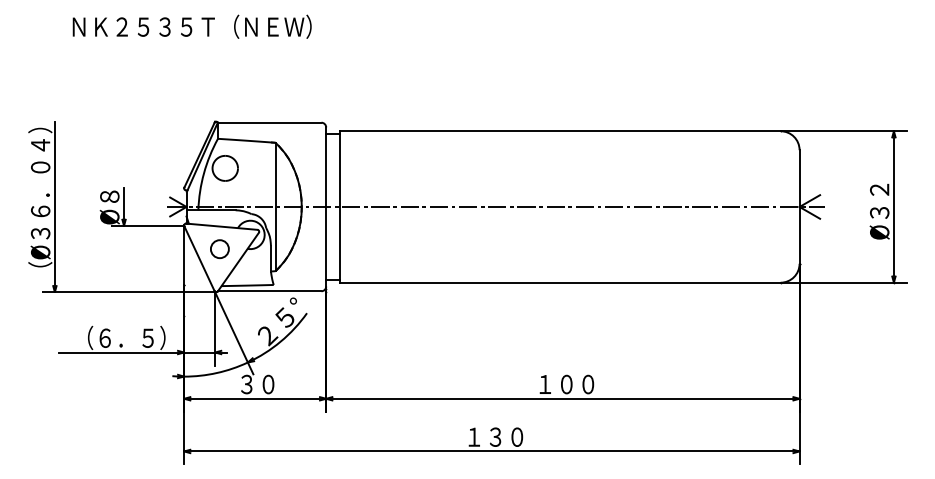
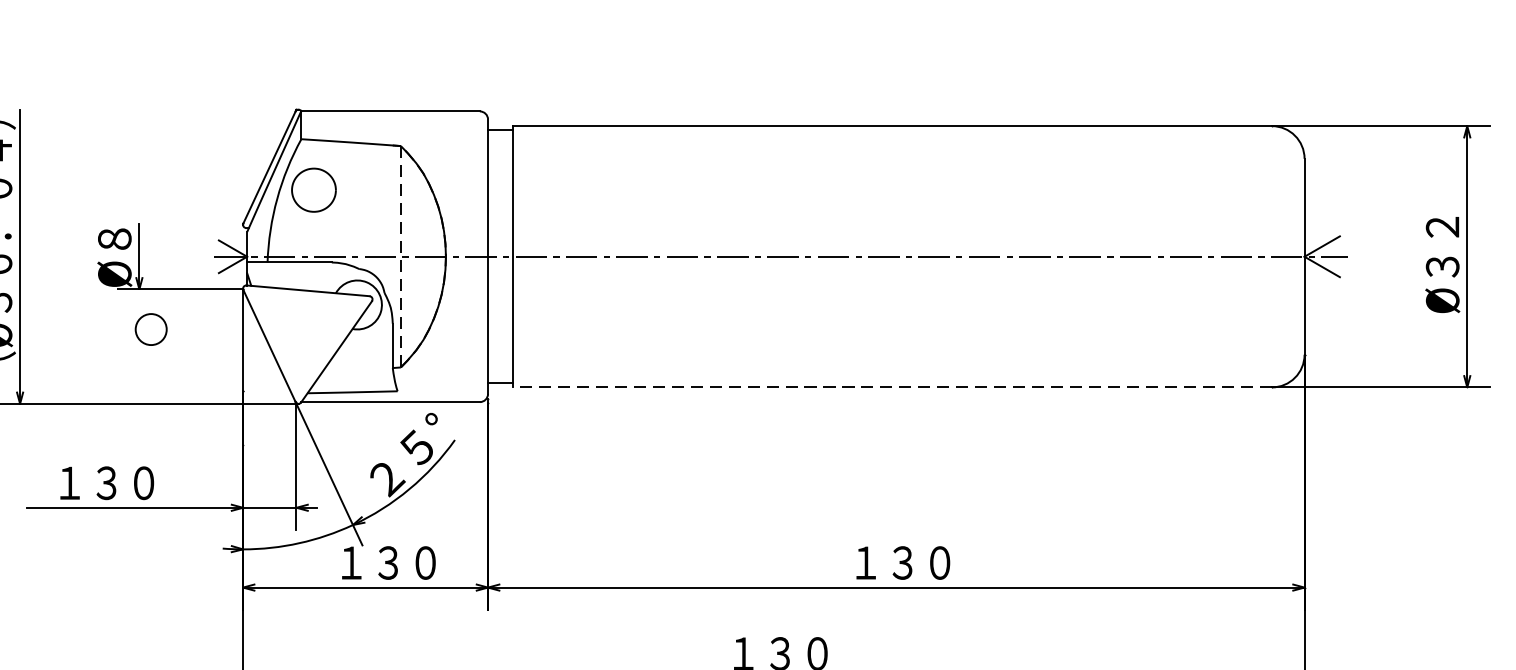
line: (275, 207) -> (400, 257), solid -> dashed
circle: (219, 248) -> (150, 328), moved
line: (560, 282) -> (892, 387), solid -> dashed
text: (121, 337) -> (134, 481), （６．５） -> １３０
text: (268, 384) -> (388, 562), ３０ -> １３０
text: (566, 384) -> (902, 562), １００ -> １３０

